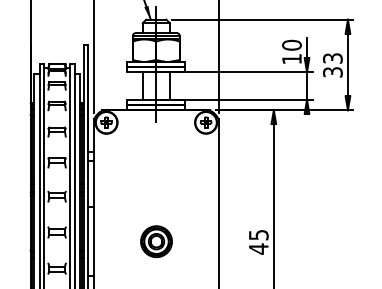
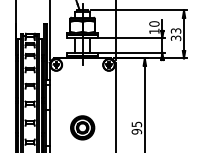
part: (156, 240) -> (82, 127), size x1.43
text: (258, 248) -> (136, 131), 45 -> 95

